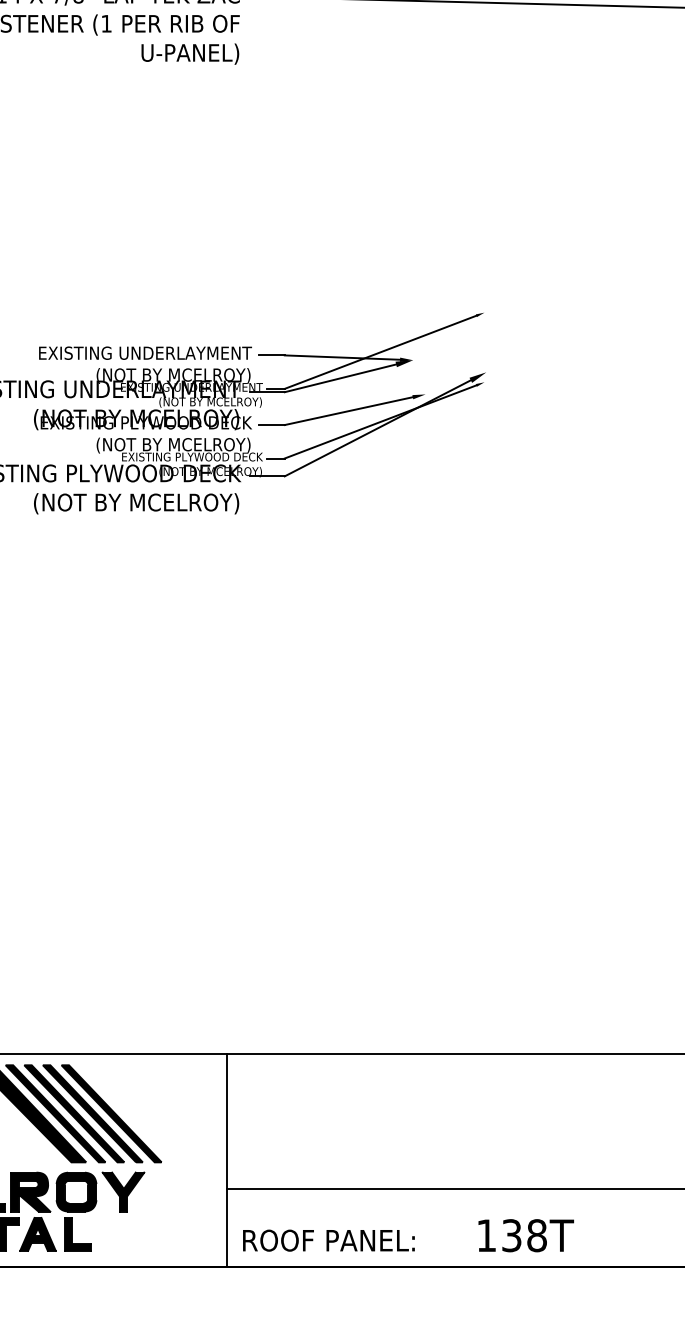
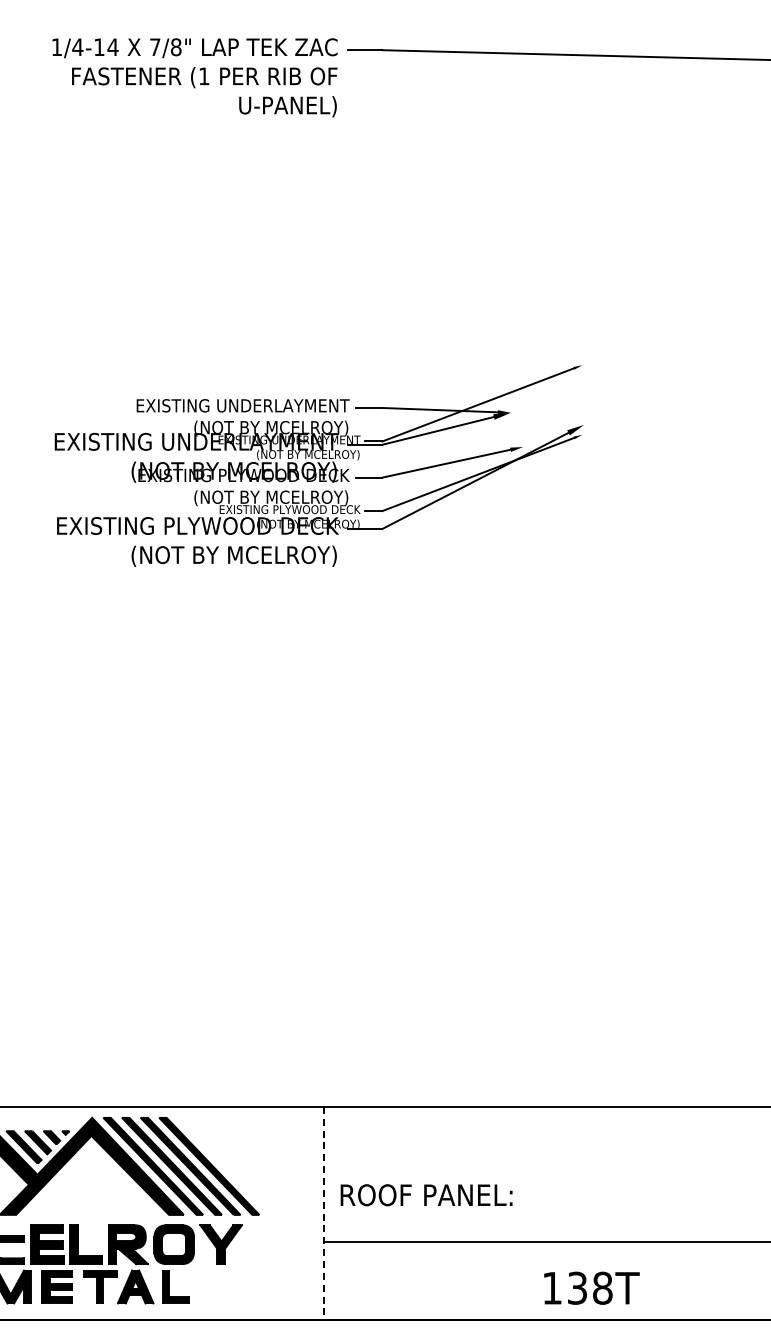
line: (226, 1160) -> (324, 1213), solid -> dashed
text: (525, 1234) -> (591, 1287), moved
text: (328, 1240) -> (426, 1195), moved

